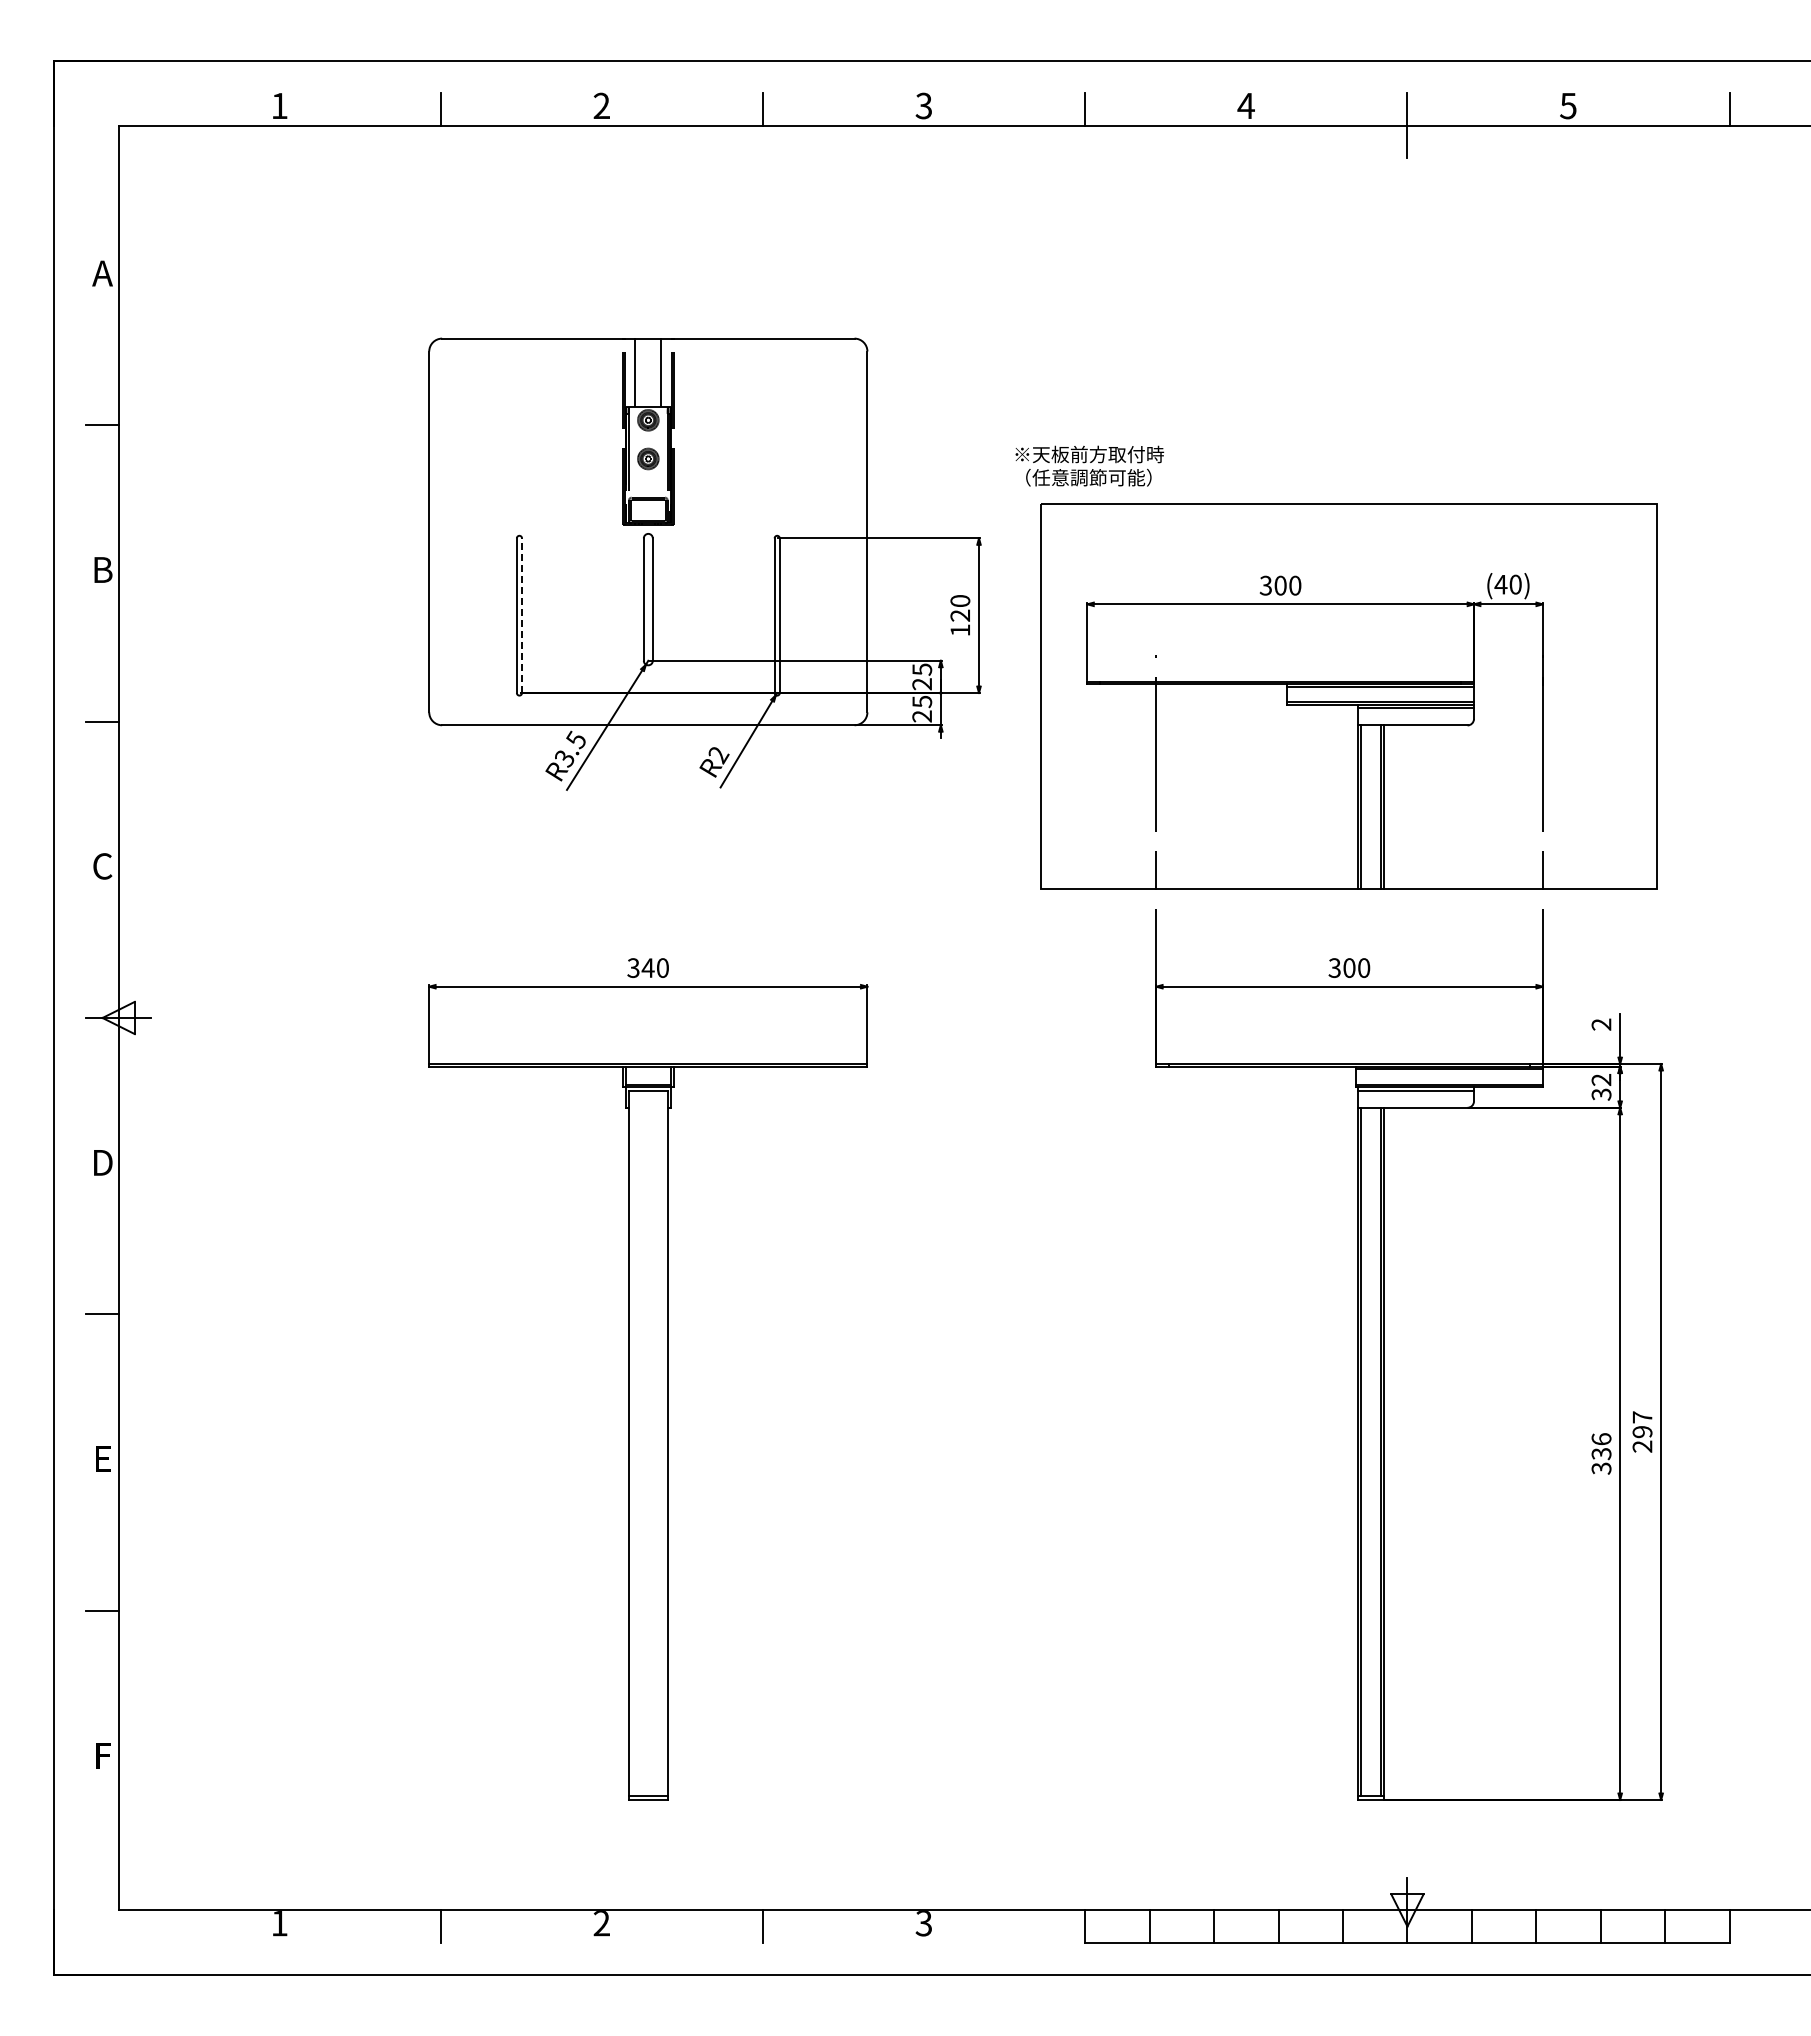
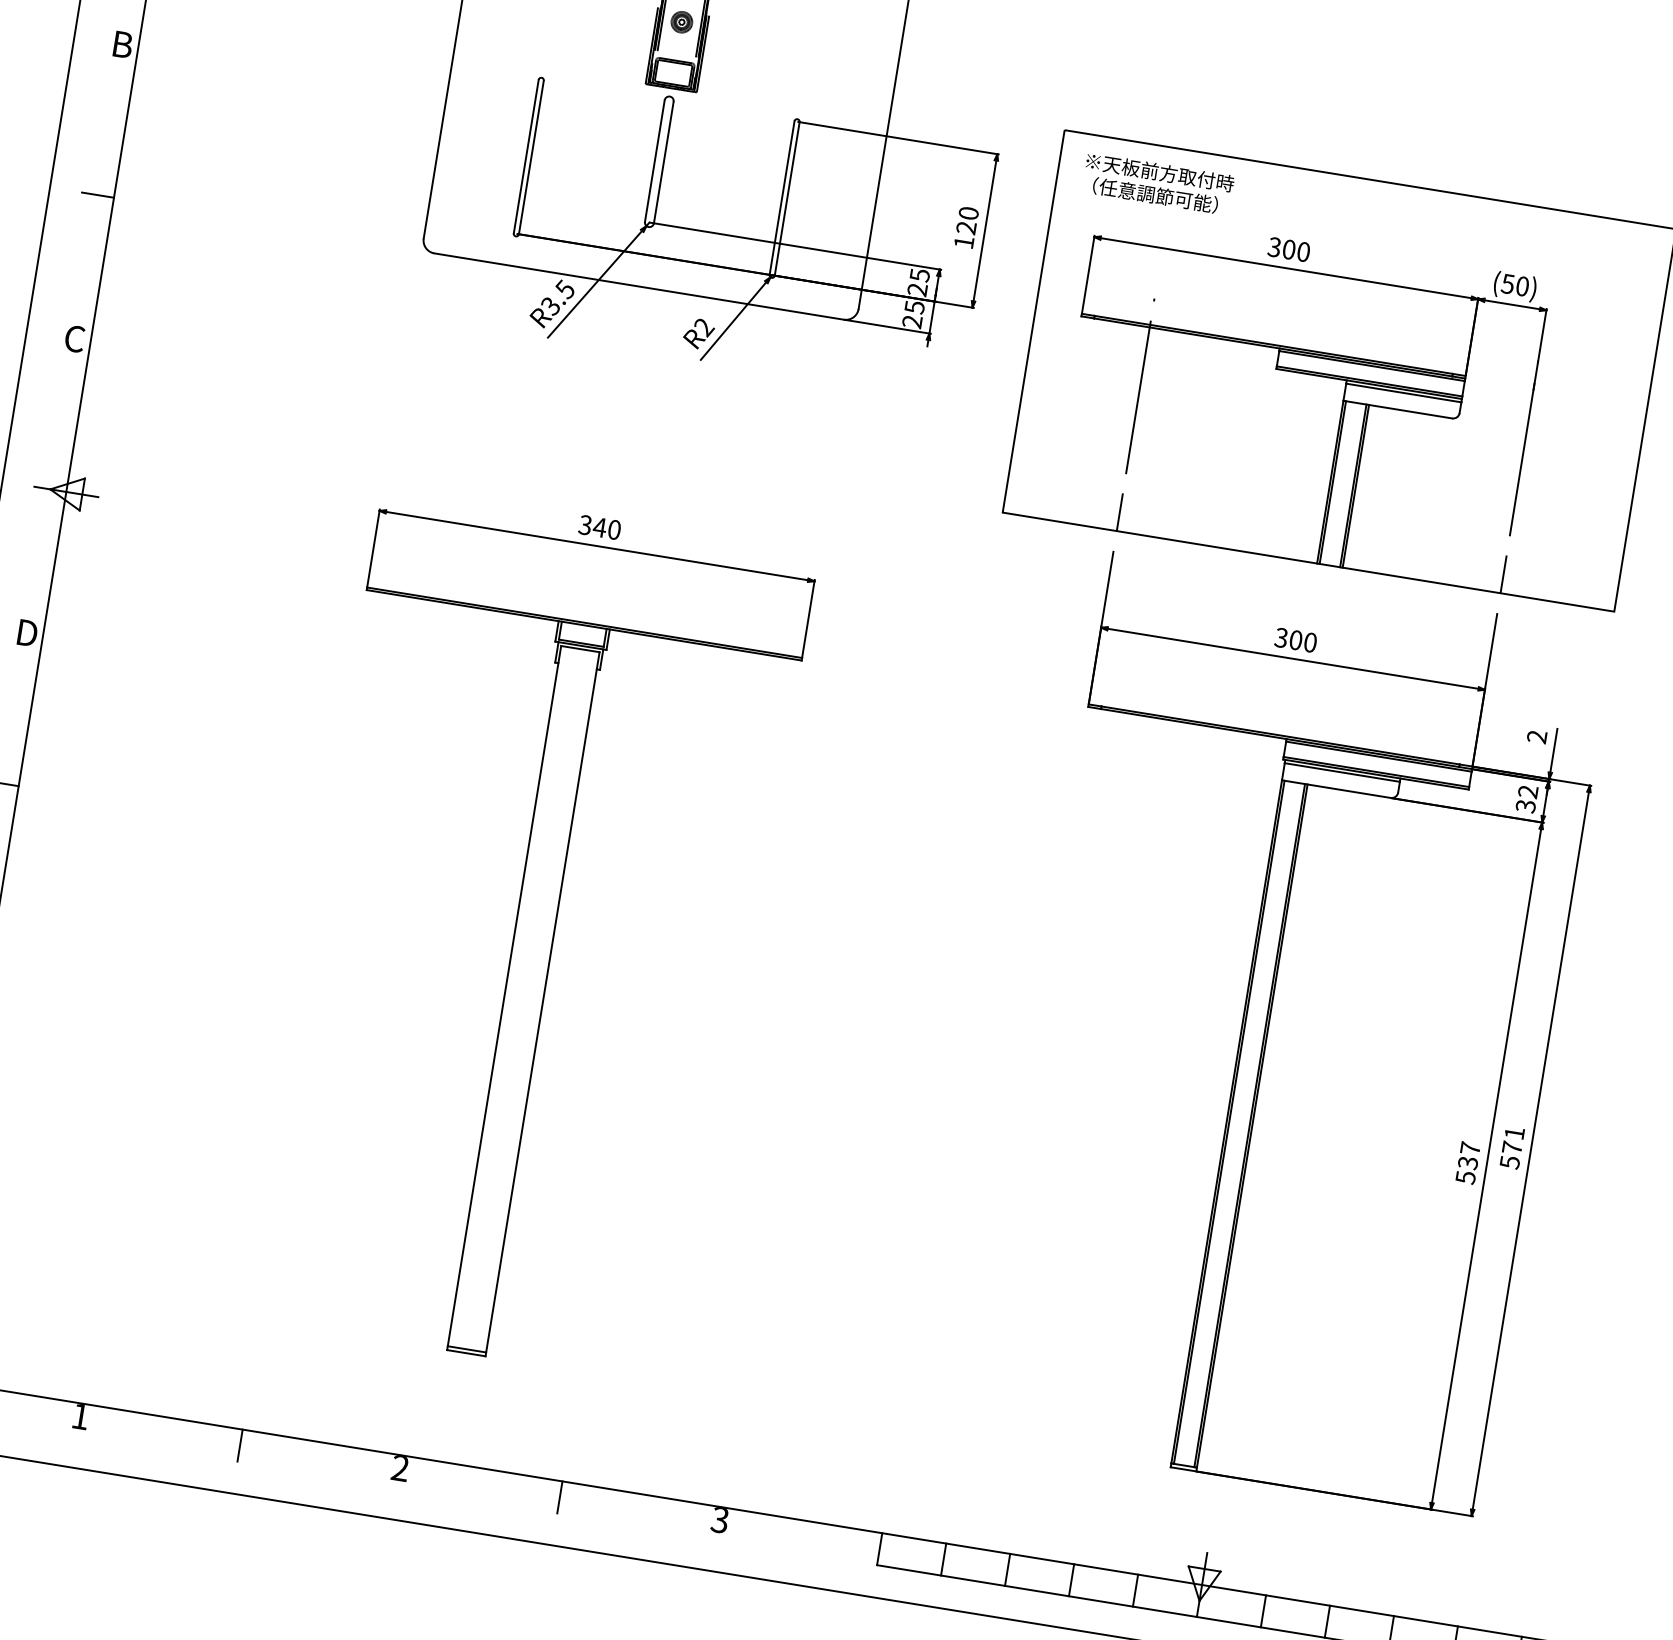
text: (1089, 465) -> (1158, 183), moved
text: (1500, 584) -> (1507, 283), (40) -> (50)
line: (522, 615) -> (531, 157), dashed -> solid
text: (1642, 1431) -> (1512, 1147), 297 -> 571
text: (1601, 1453) -> (1468, 1162), 336 -> 537

